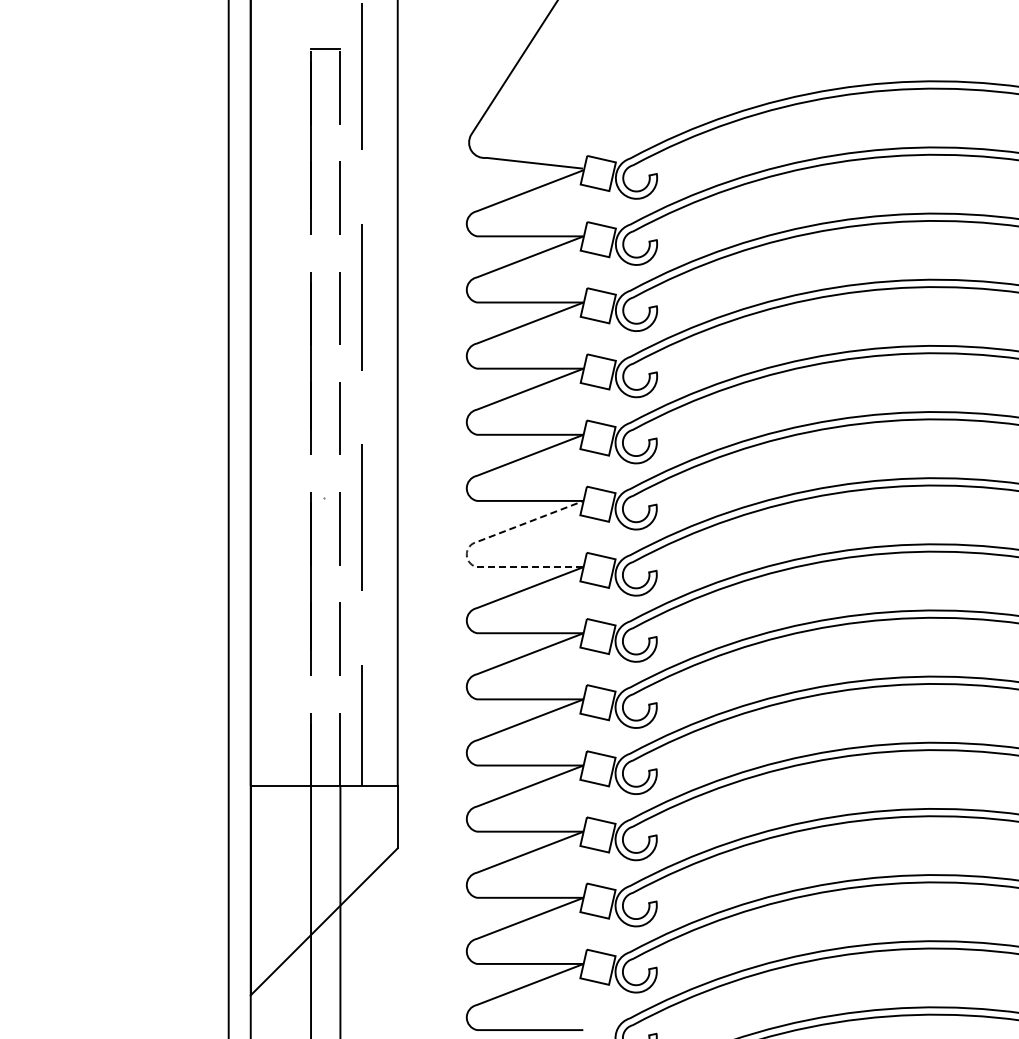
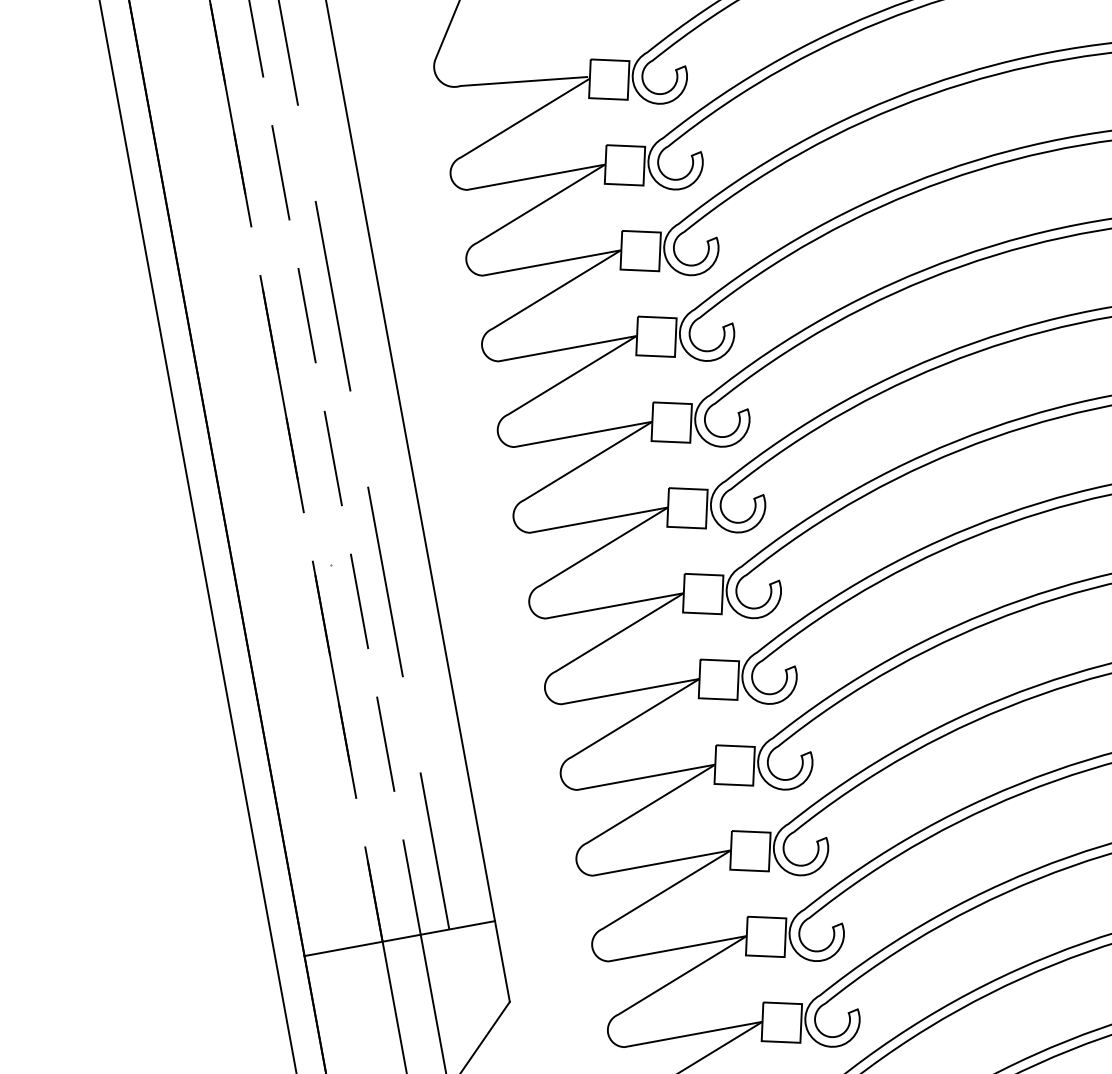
line: (466, 552) -> (528, 602), dashed -> solid

